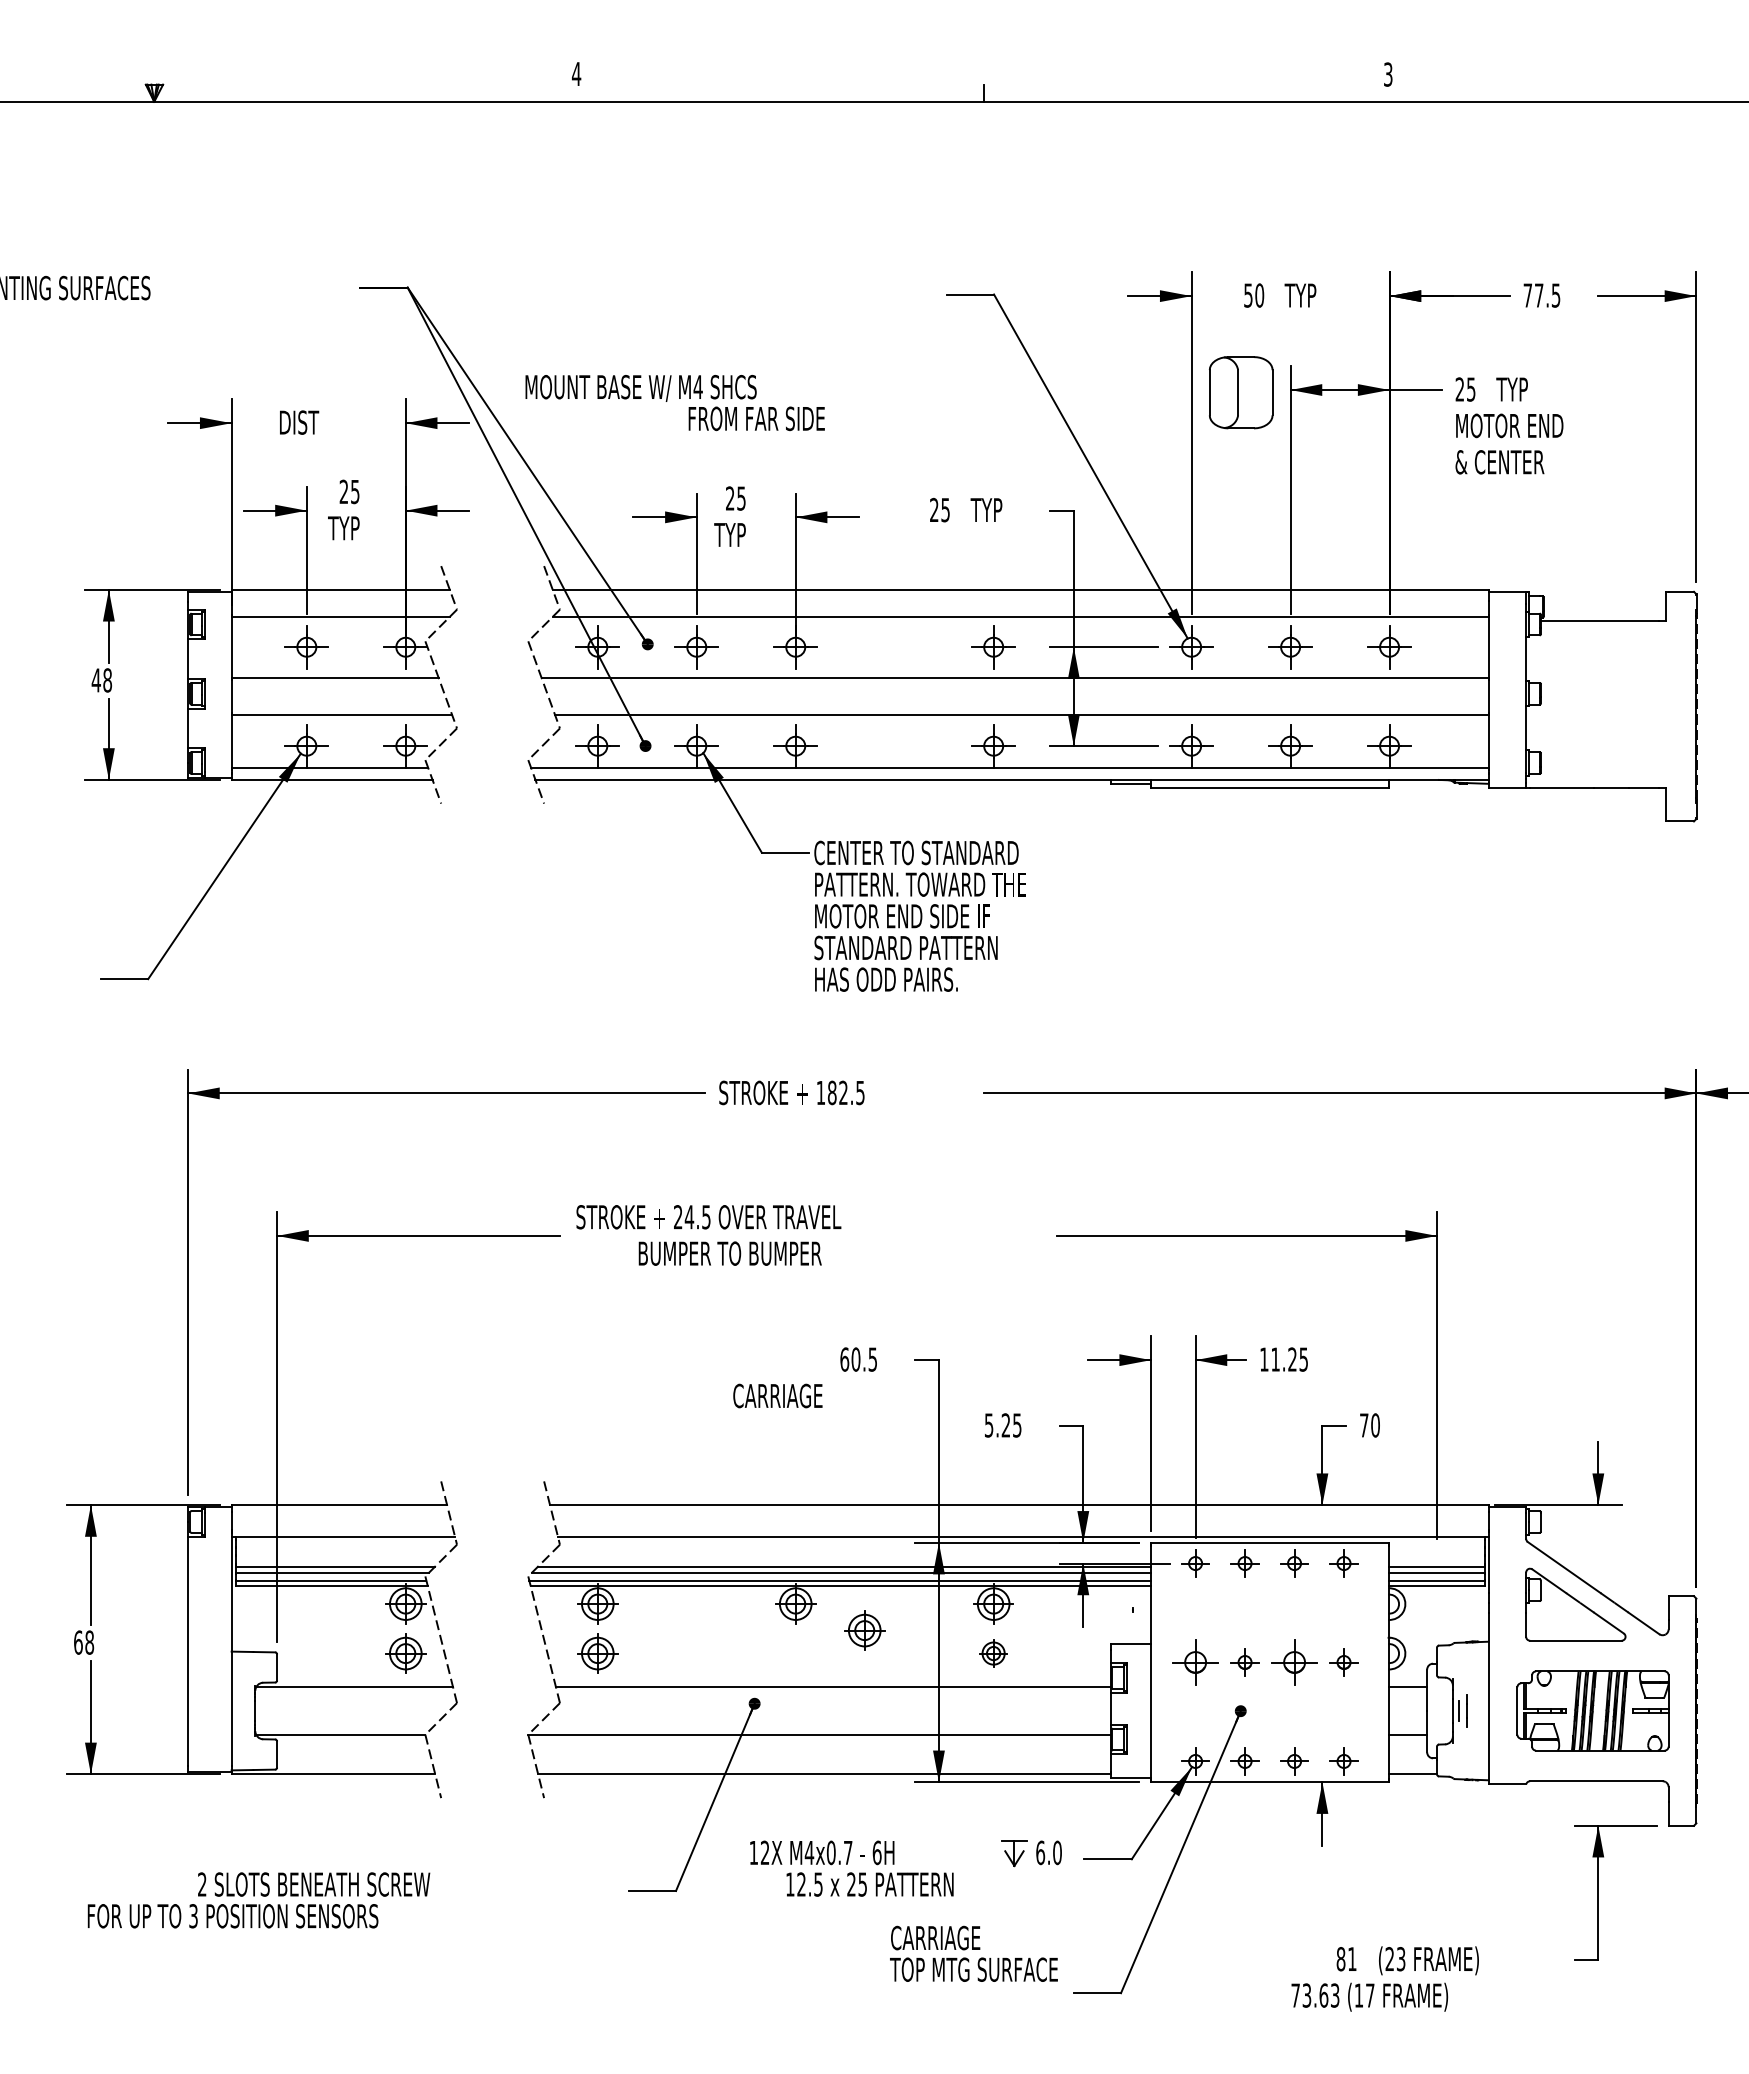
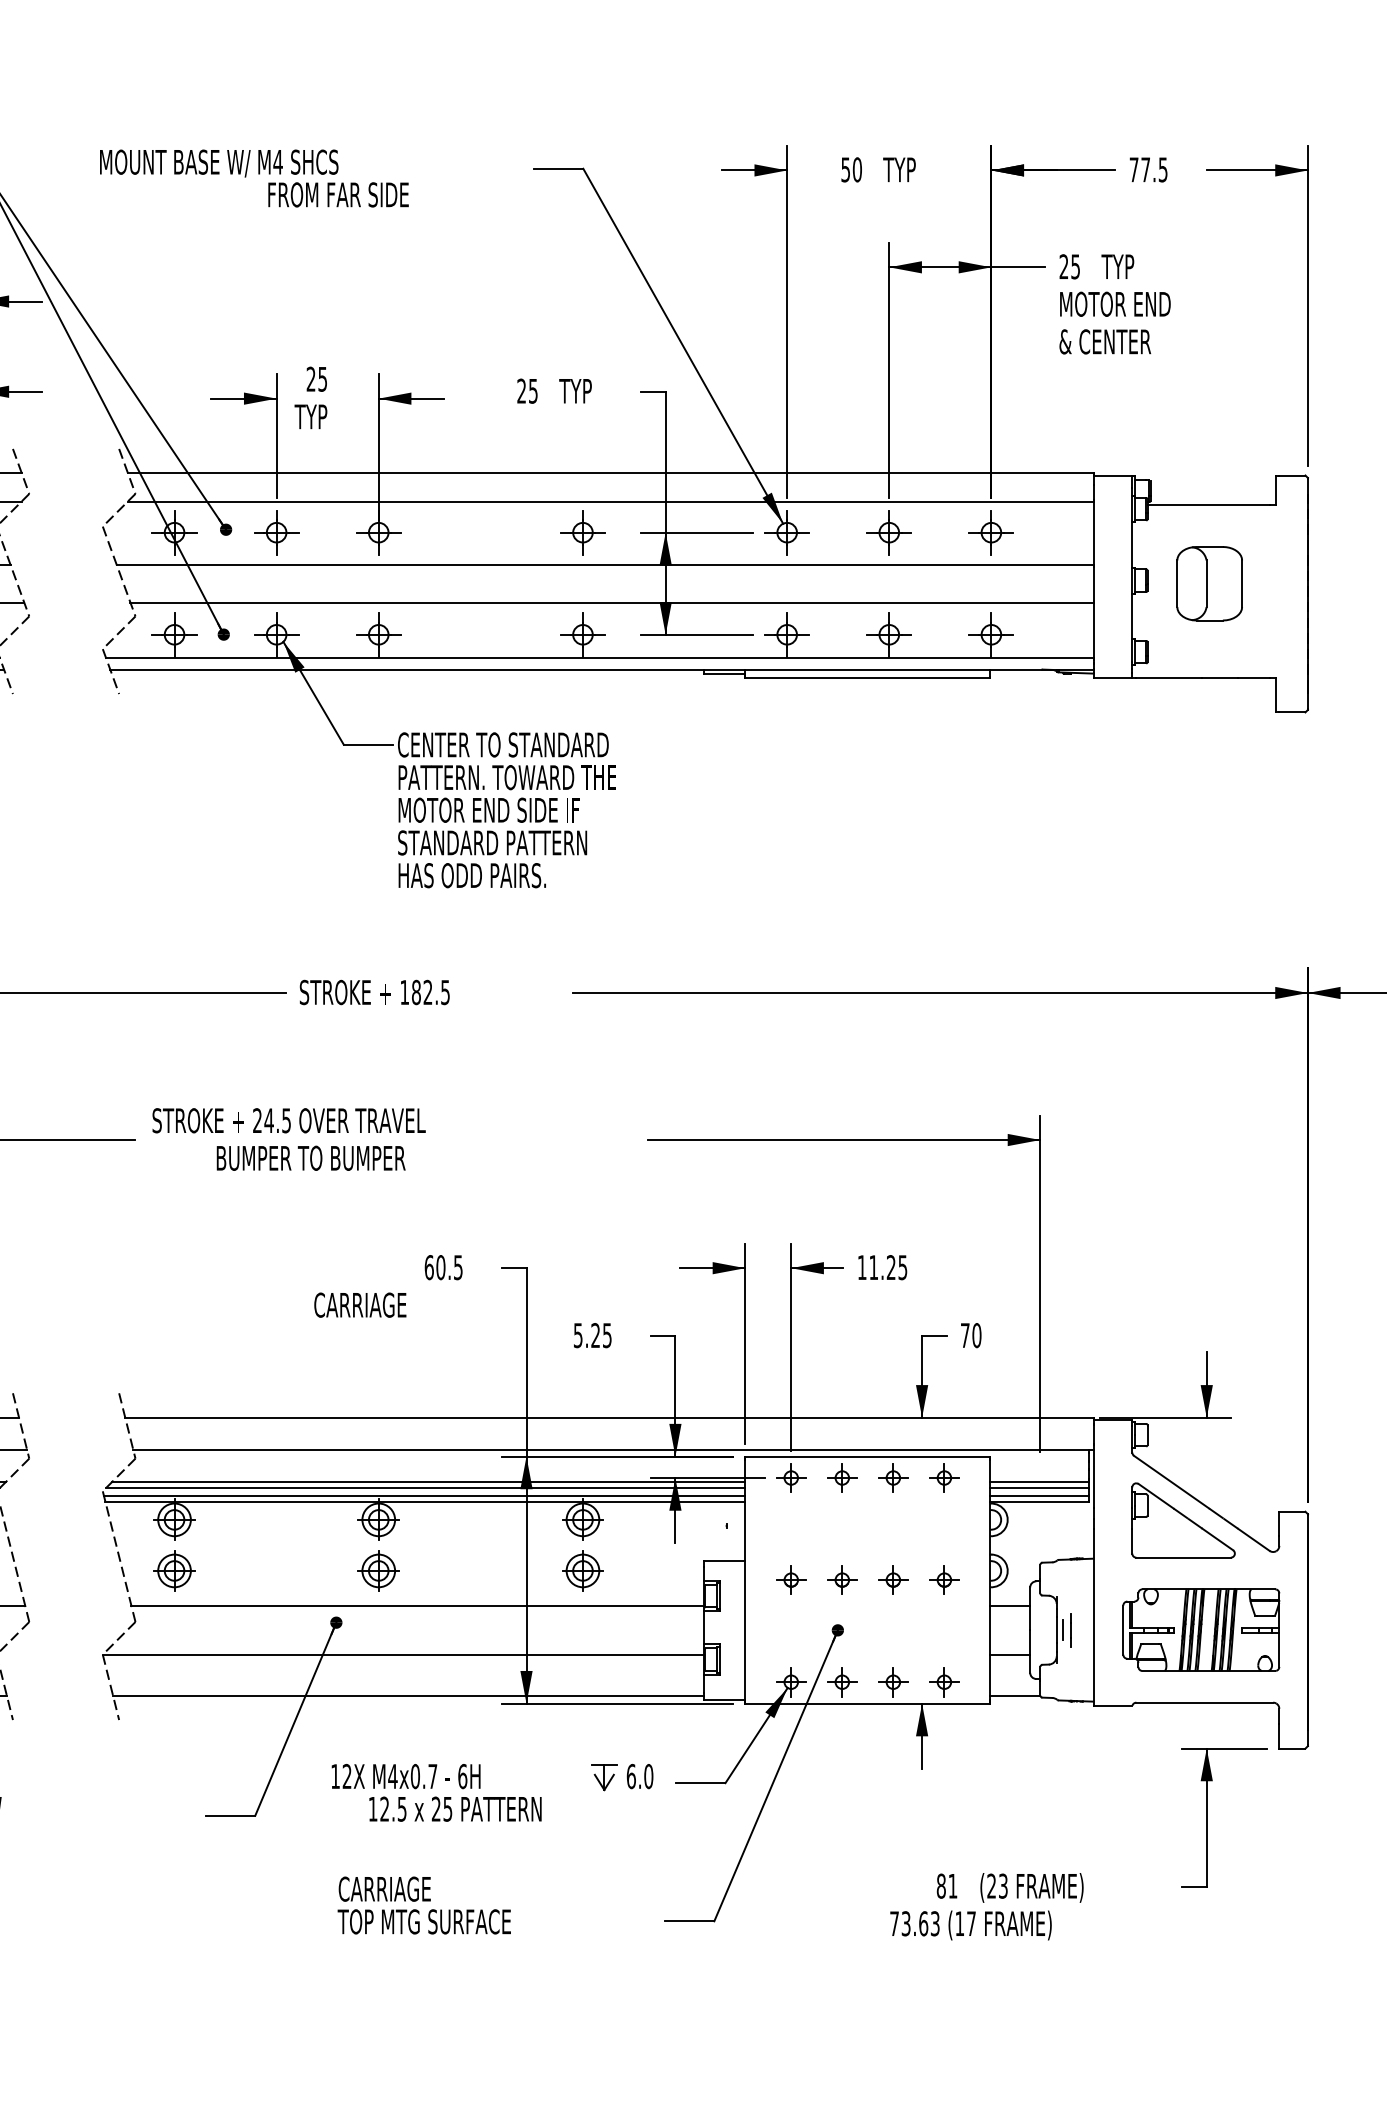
part: (1240, 392) -> (1209, 583), moved
text: (674, 403) -> (253, 179), moved
part: (864, 1630) -> (378, 1570), moved
part: (993, 1653) -> (582, 1570), size x1.43
part: (1195, 1662) -> (791, 1580), size x0.62
part: (1294, 1662) -> (893, 1580), size x0.62
text: (973, 1953) -> (423, 1905), moved

